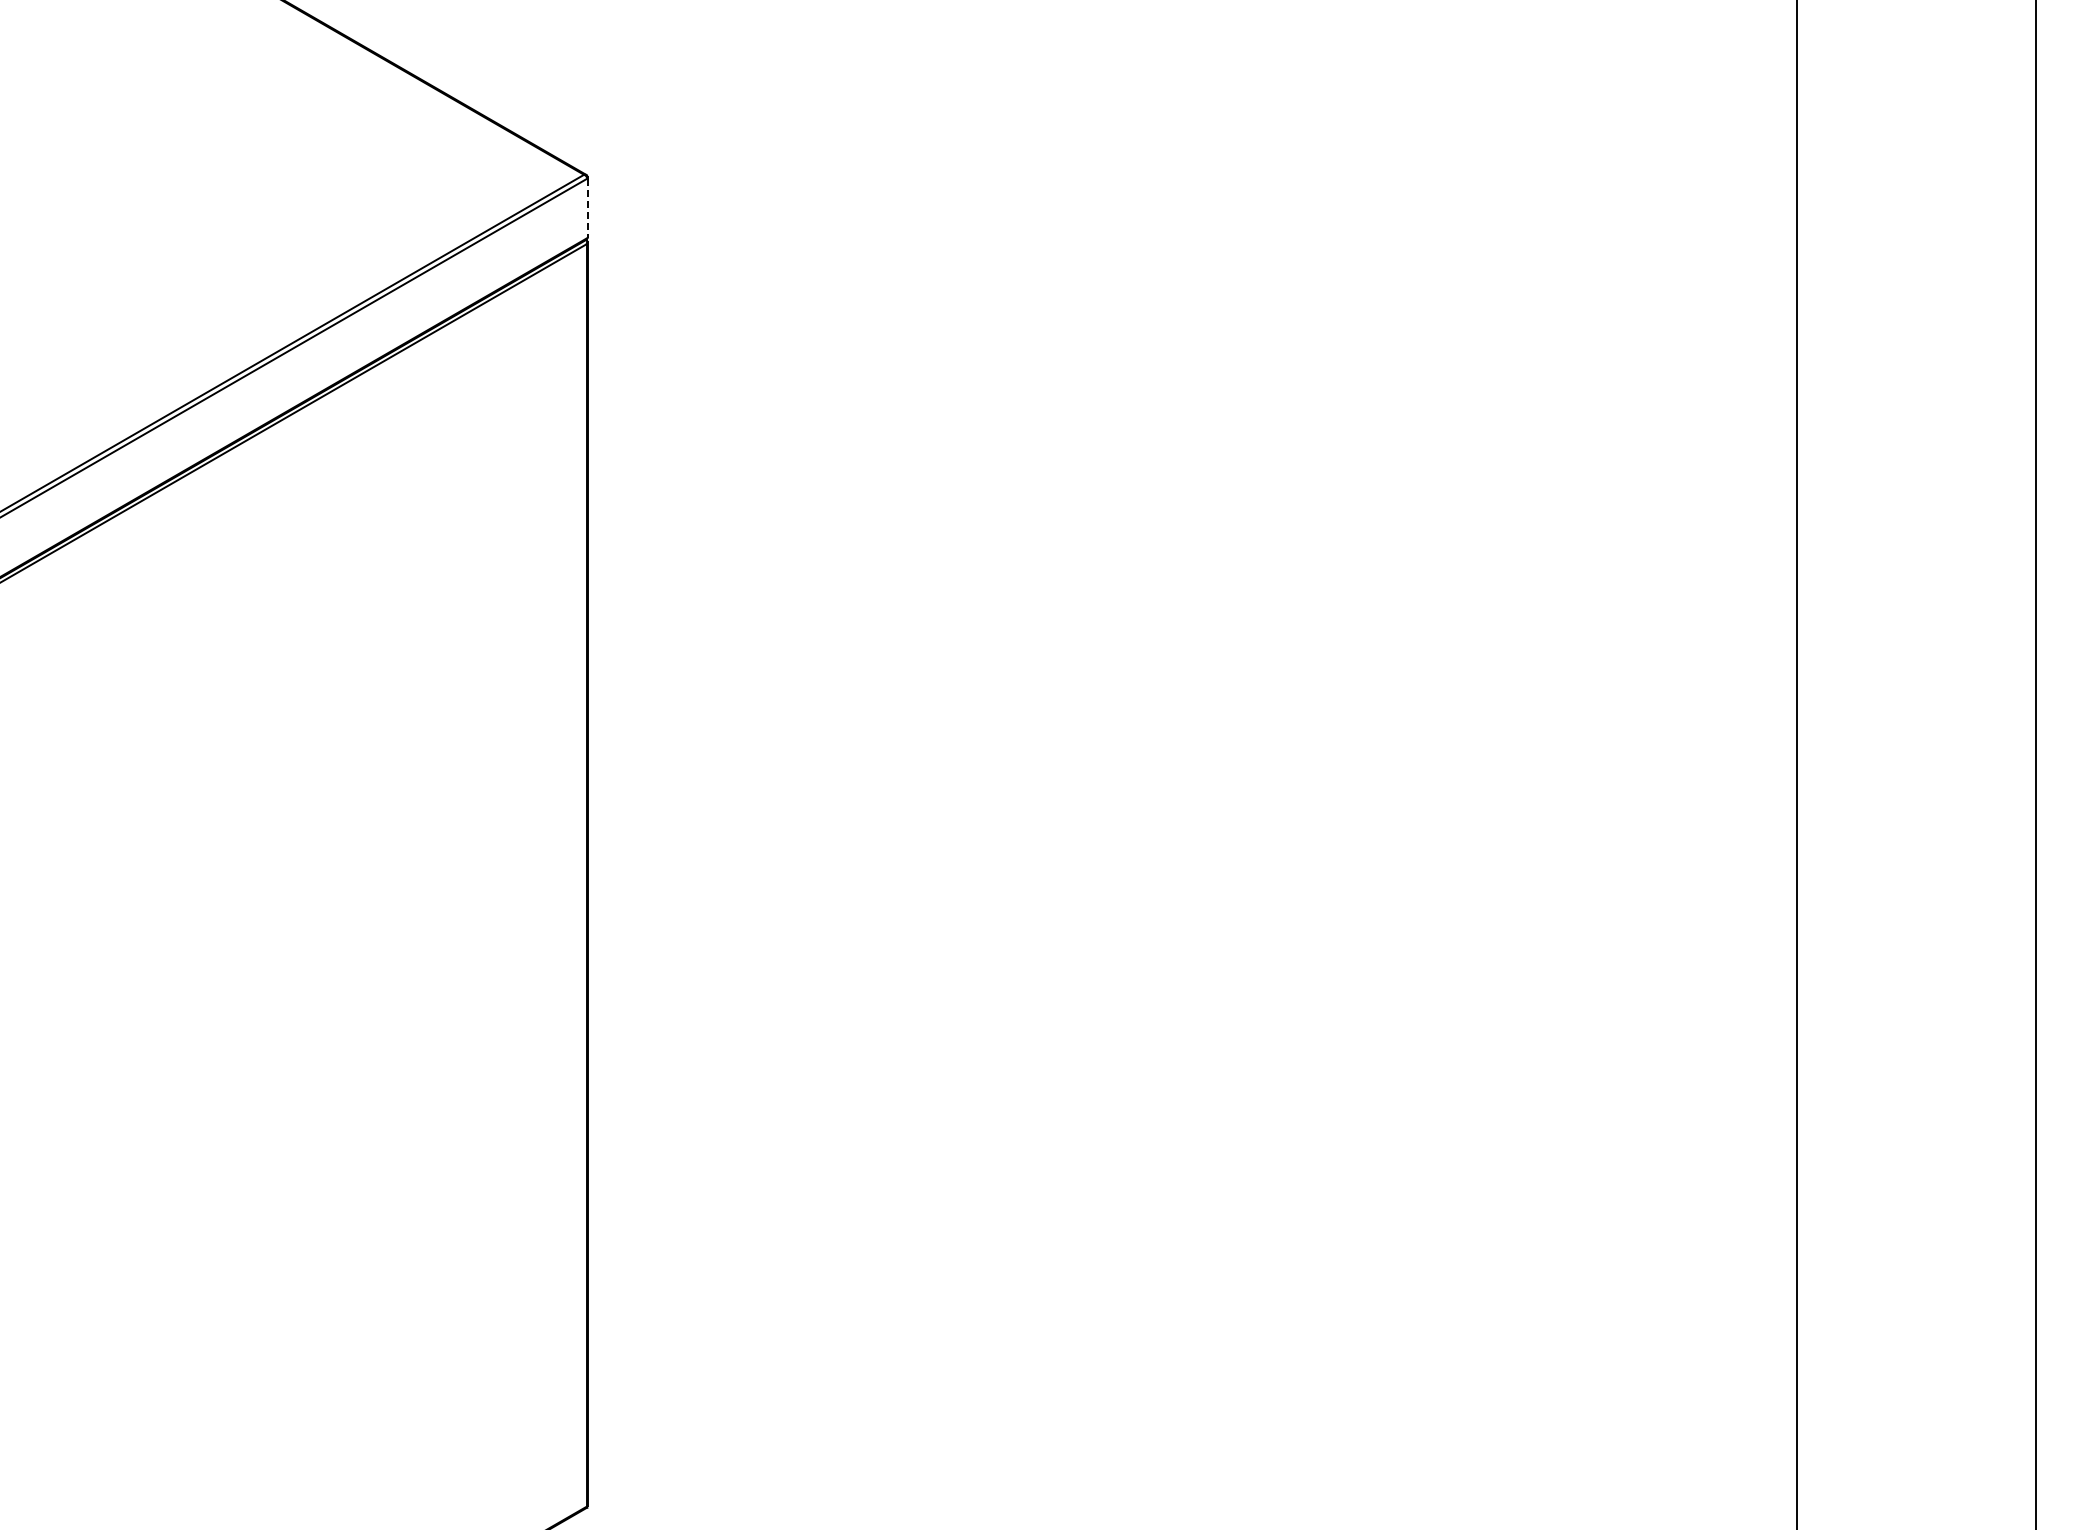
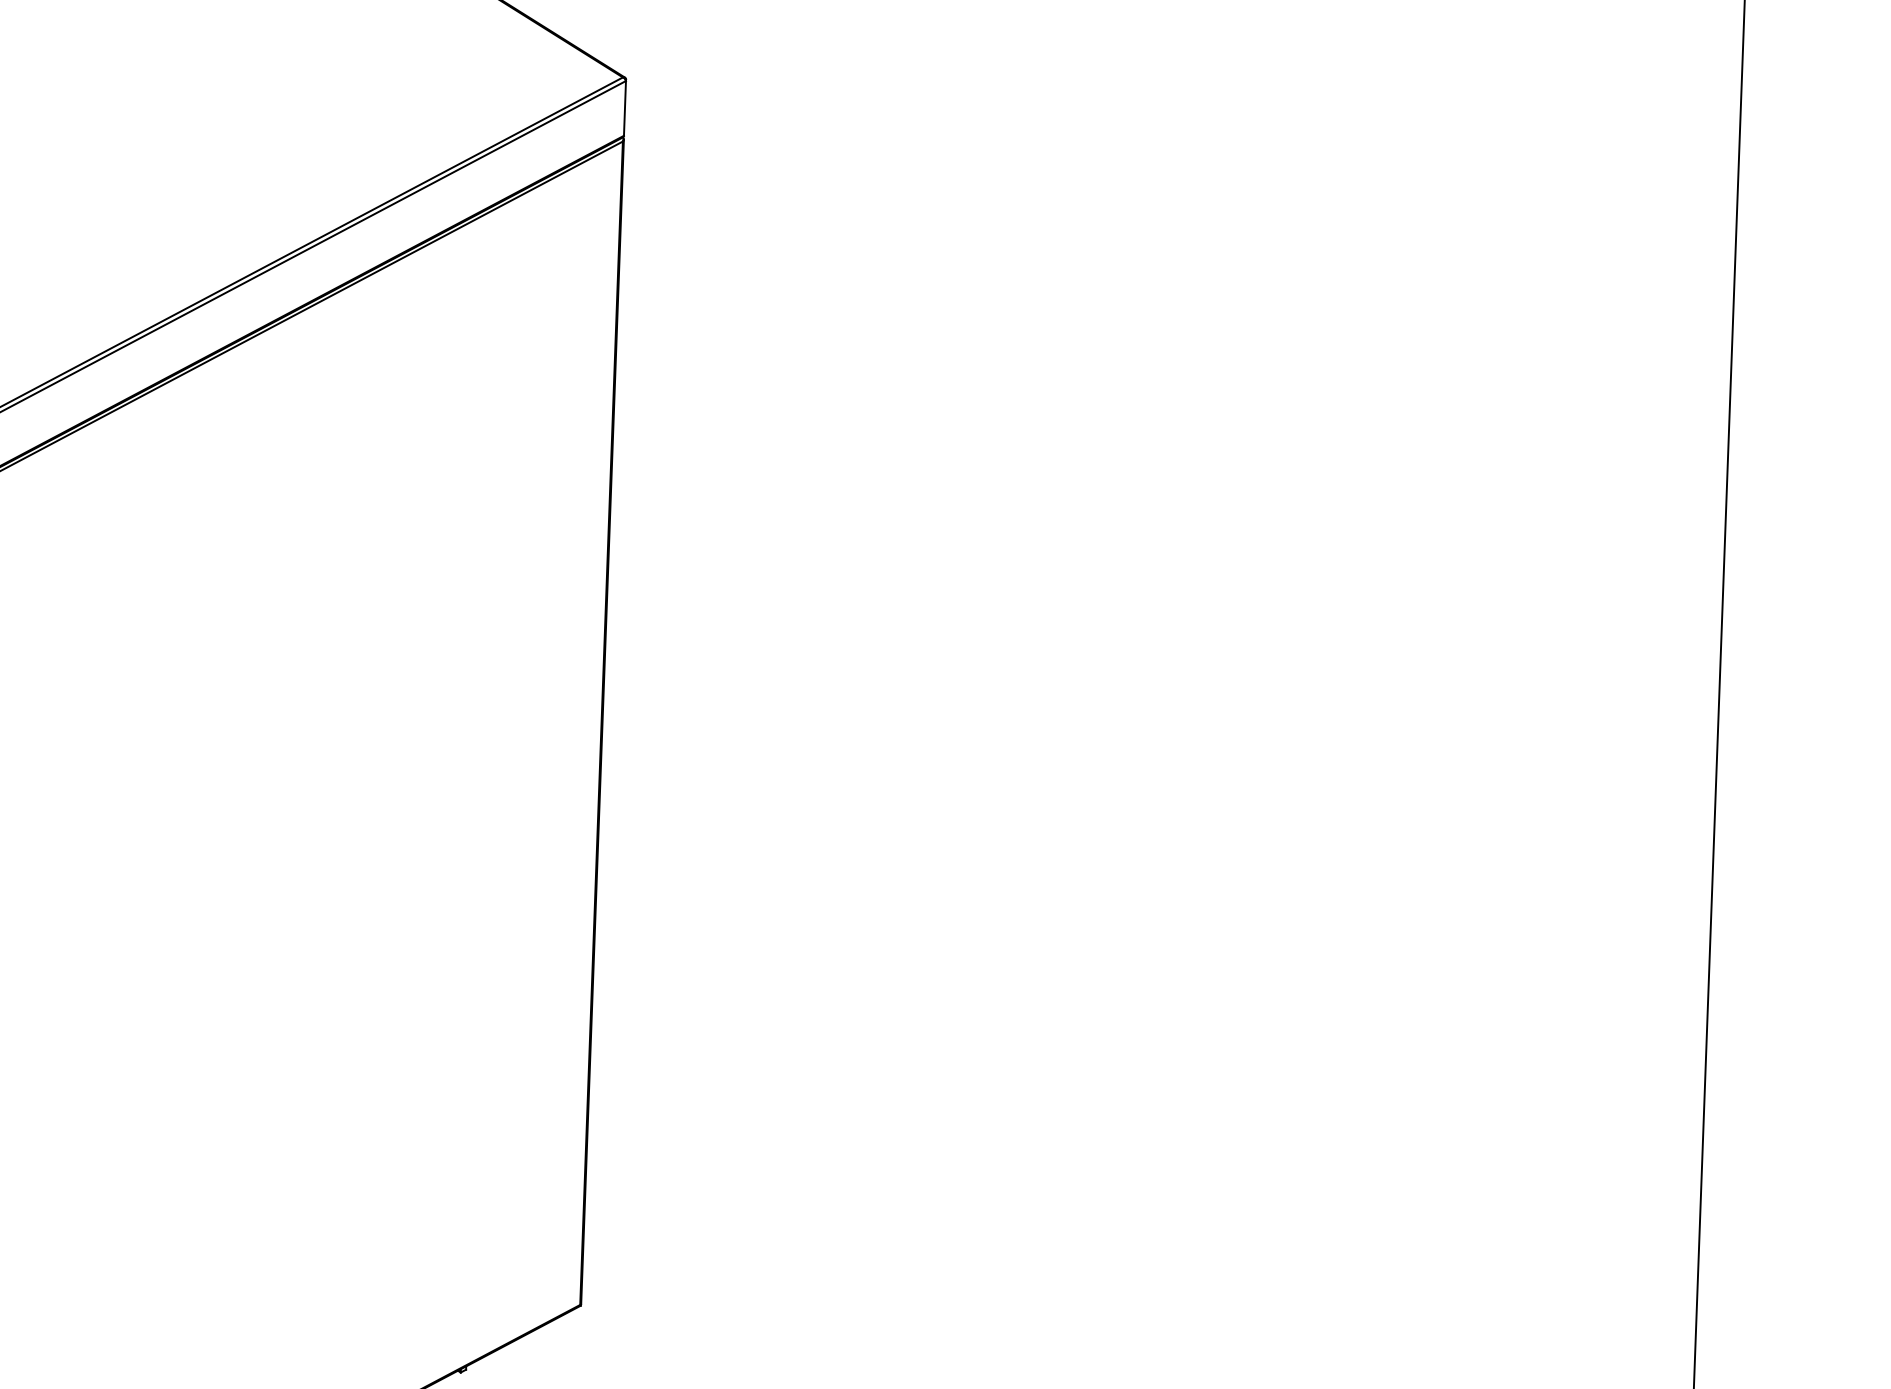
line: (587, 208) -> (624, 108), dashed -> solid

